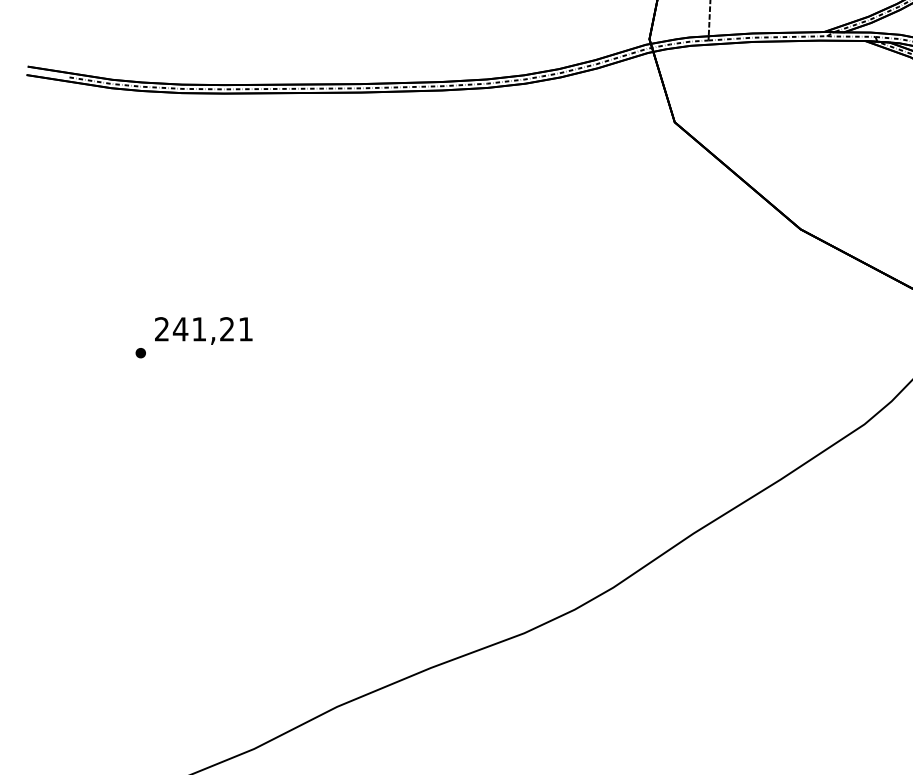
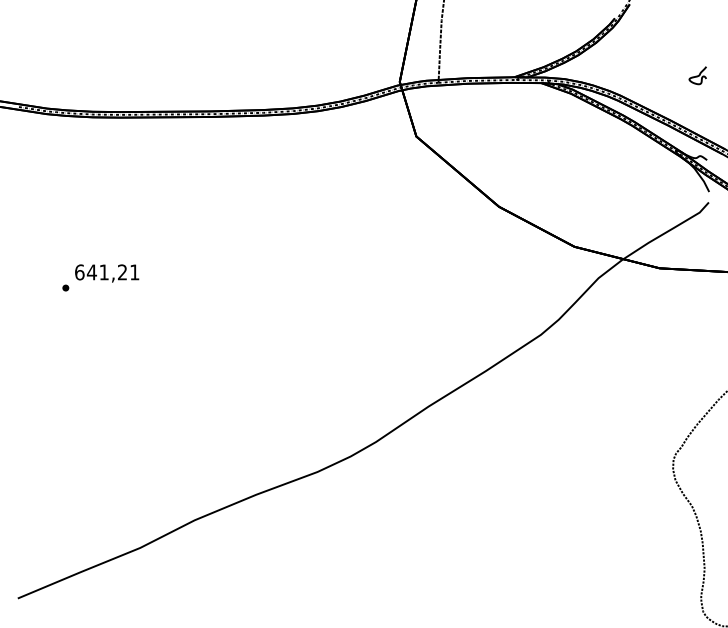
text: (161, 329) -> (79, 272), 241,21 -> 641,21

